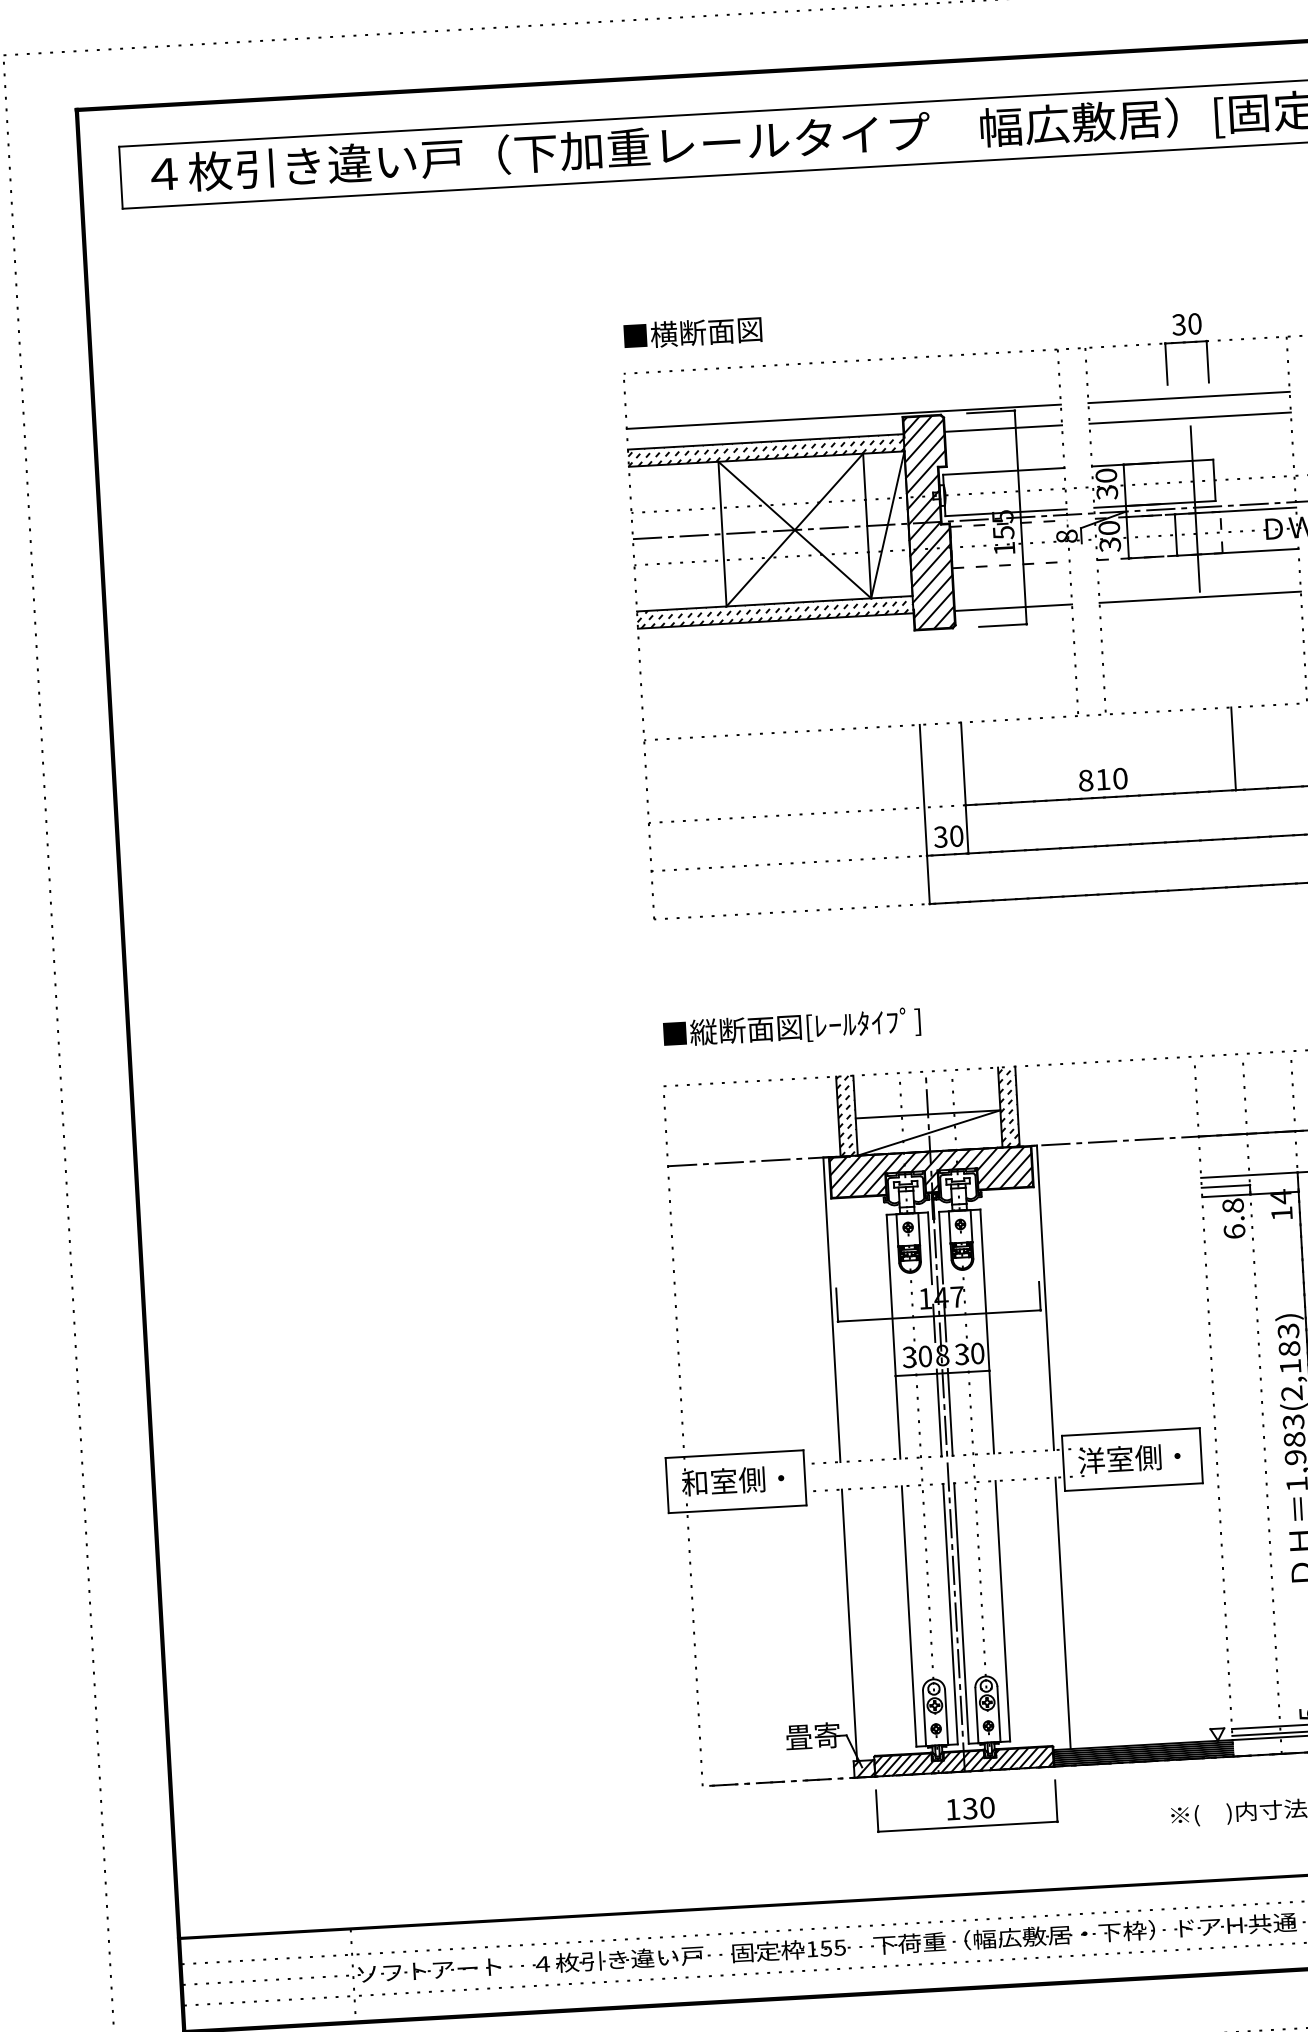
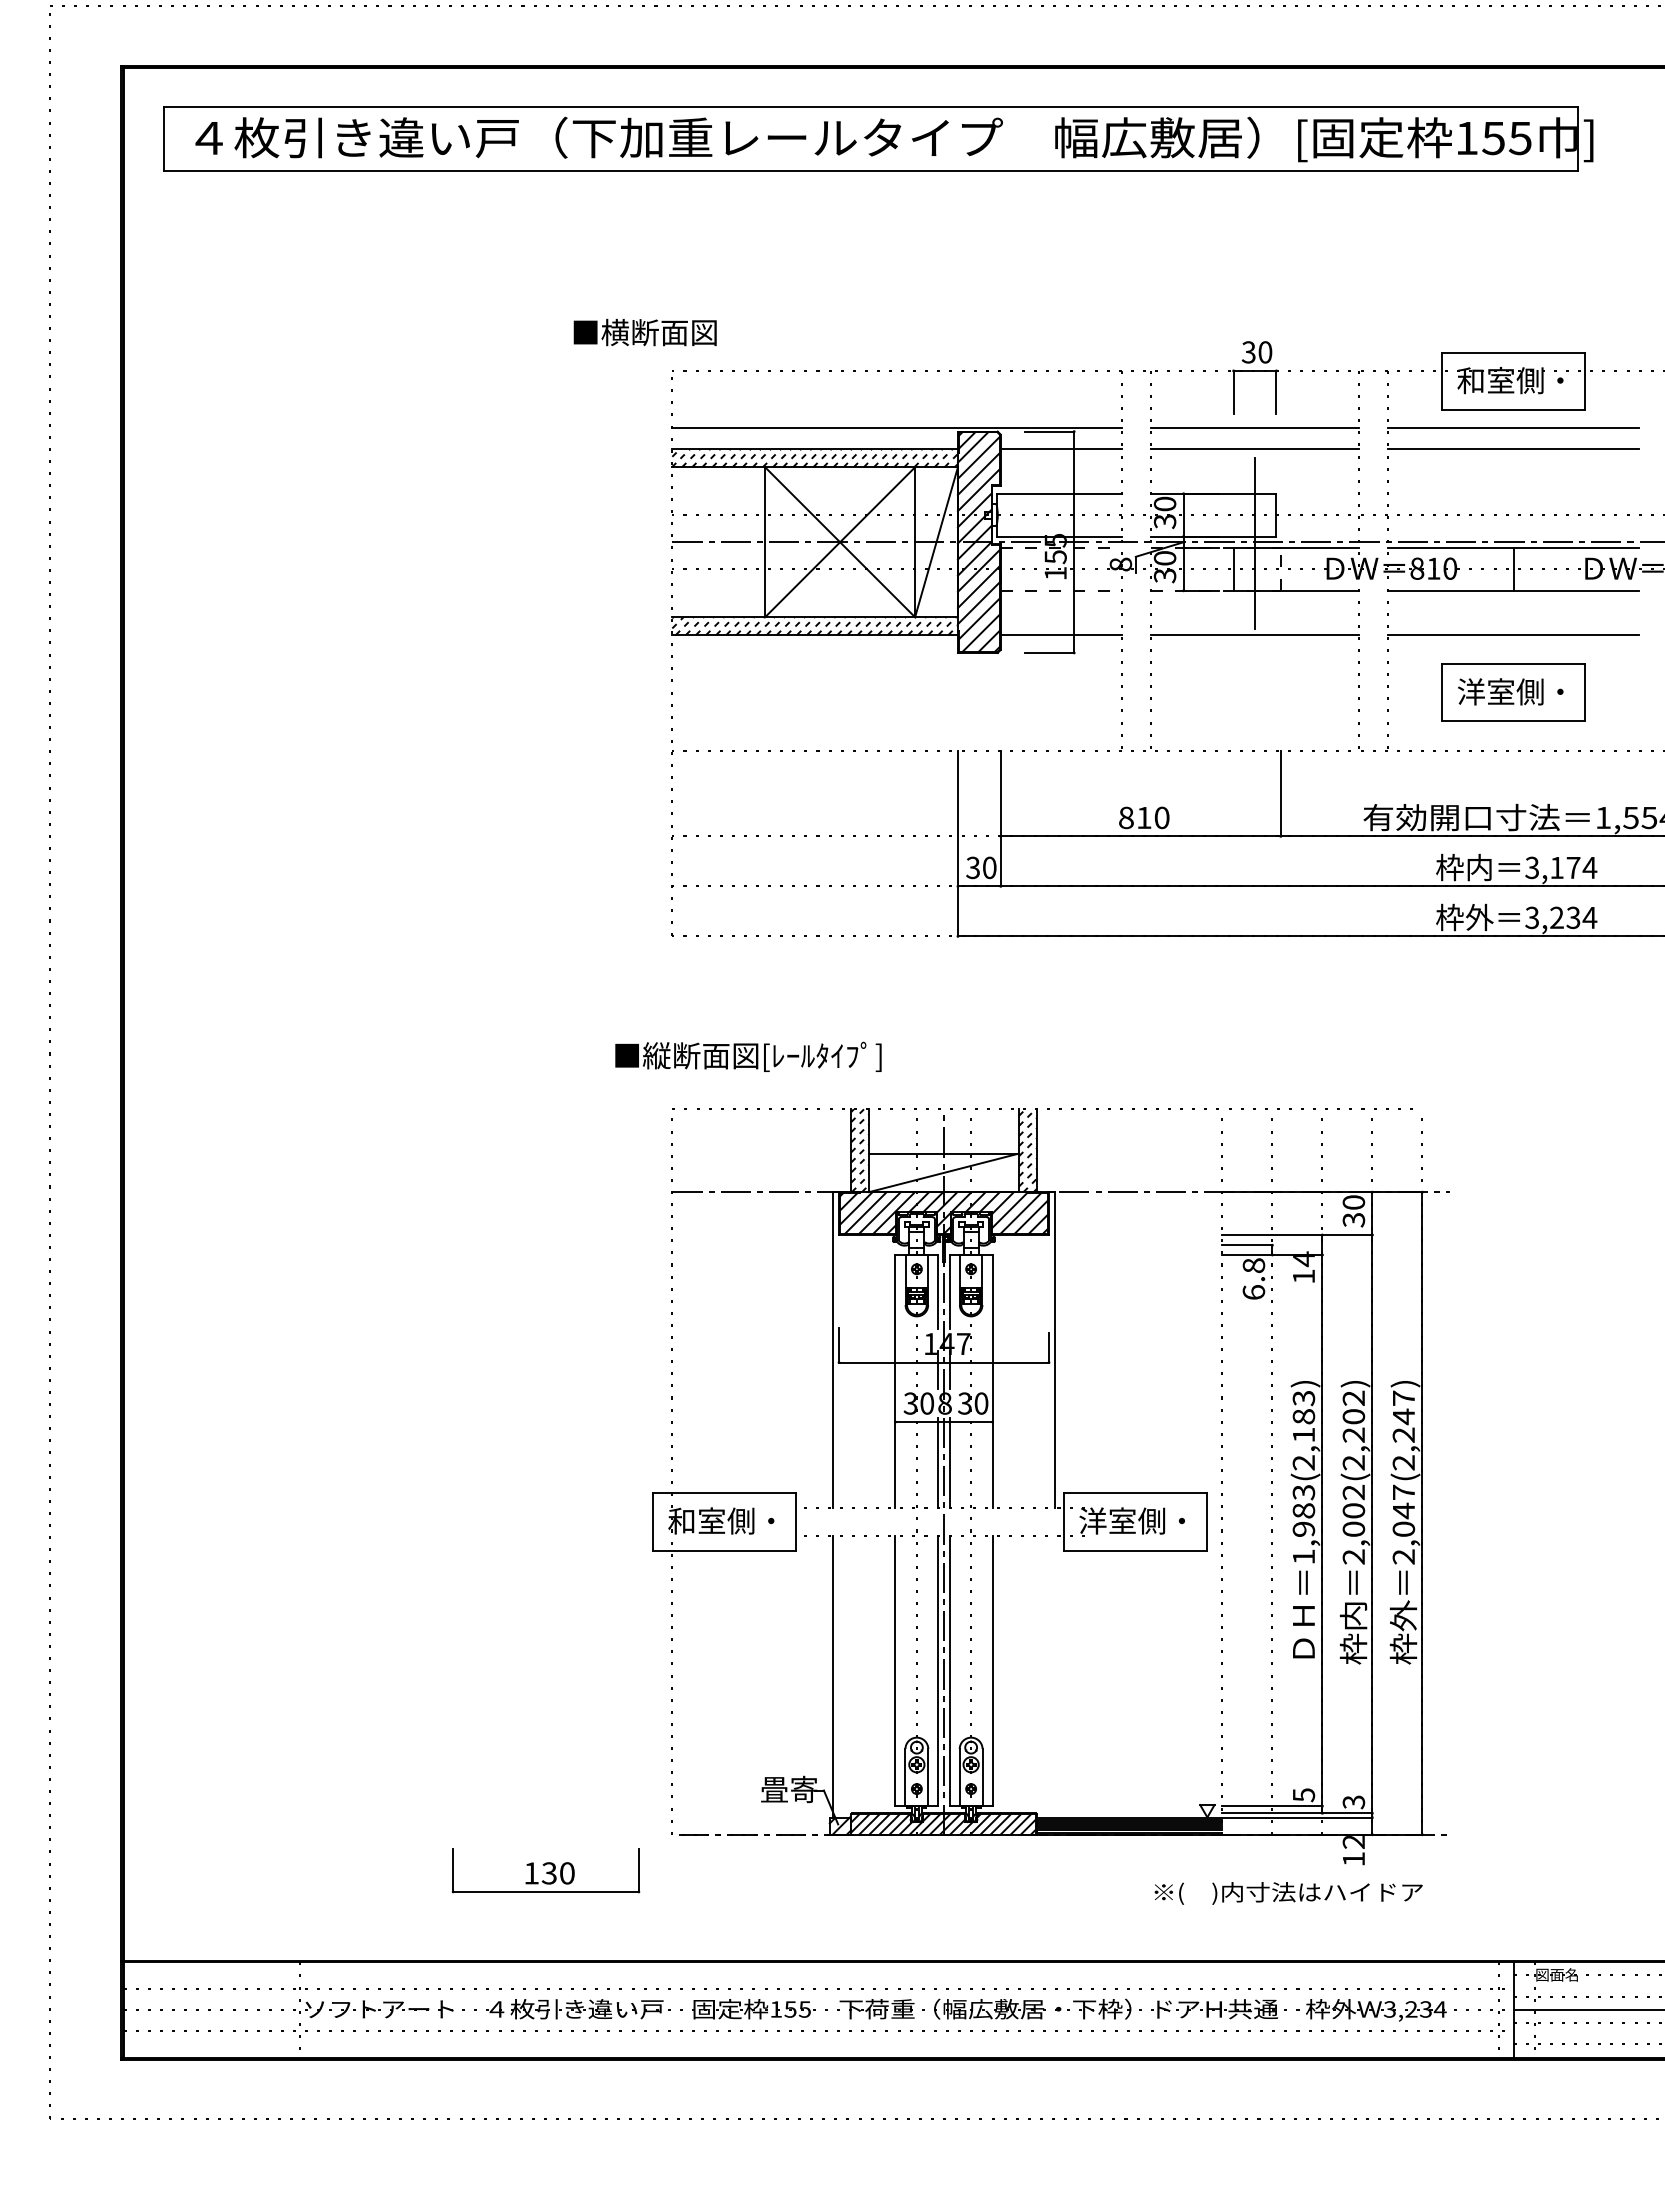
text: (692, 332) -> (644, 332), moved
text: (792, 1027) -> (748, 1056), moved
line: (1062, 1612) -> (1054, 1676), removed
part: (966, 1806) -> (545, 1870), moved

